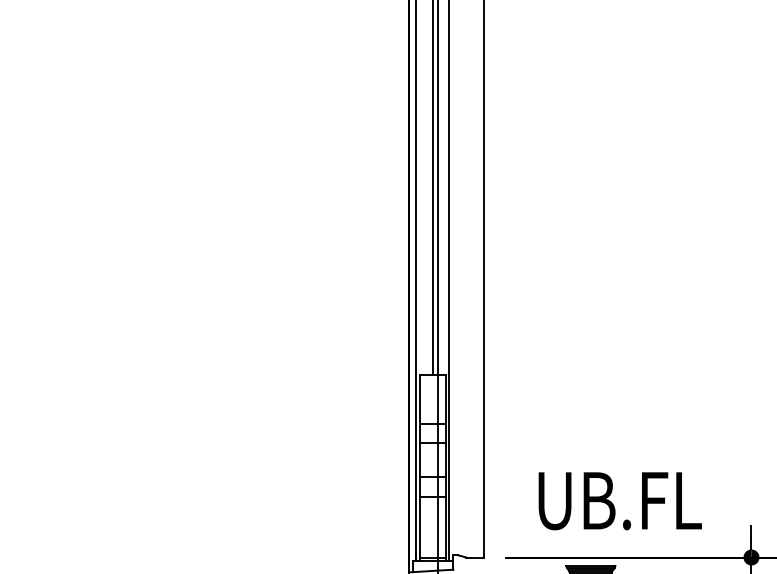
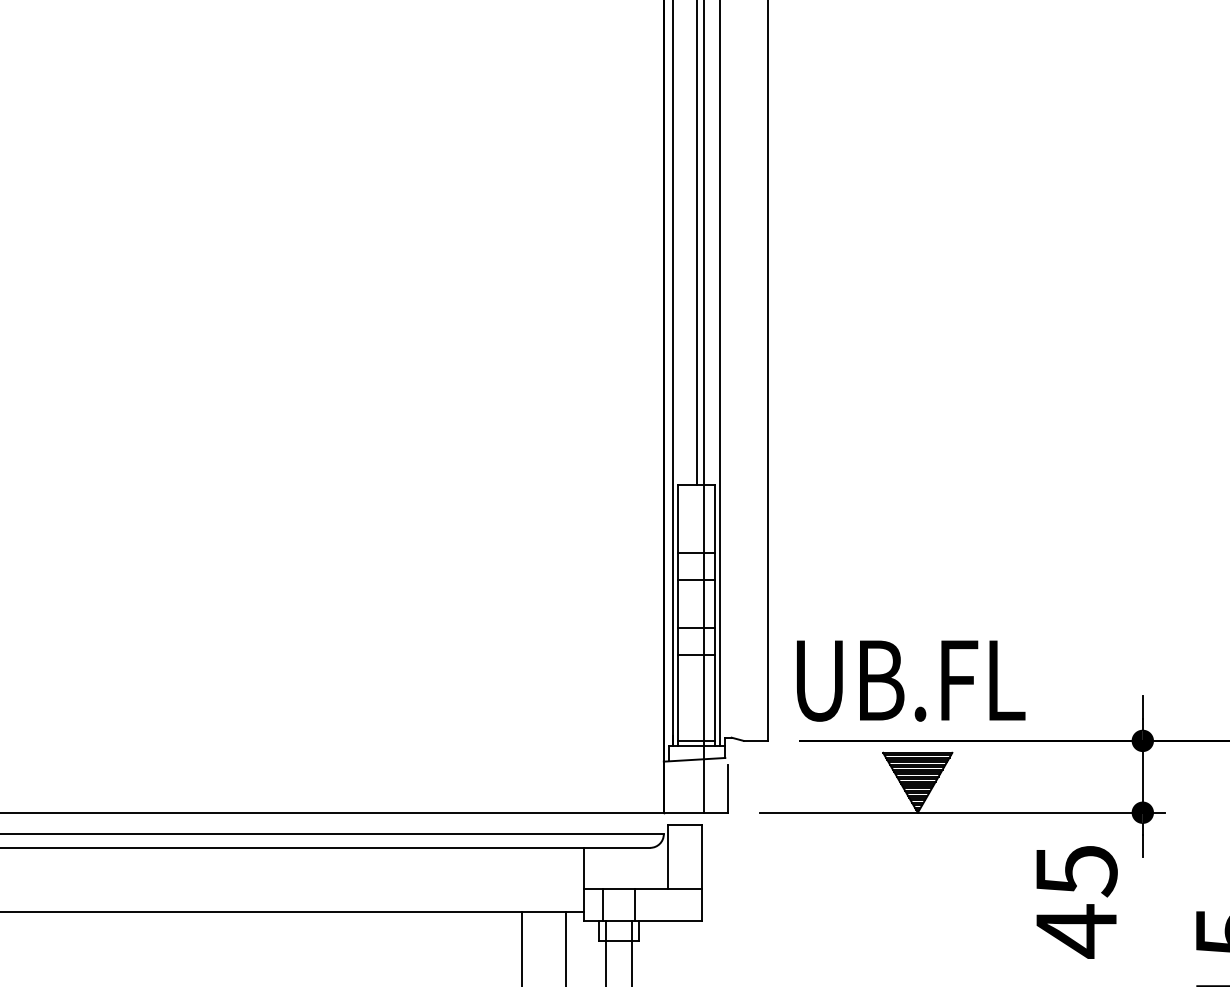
text: (620, 500) -> (911, 680), moved

